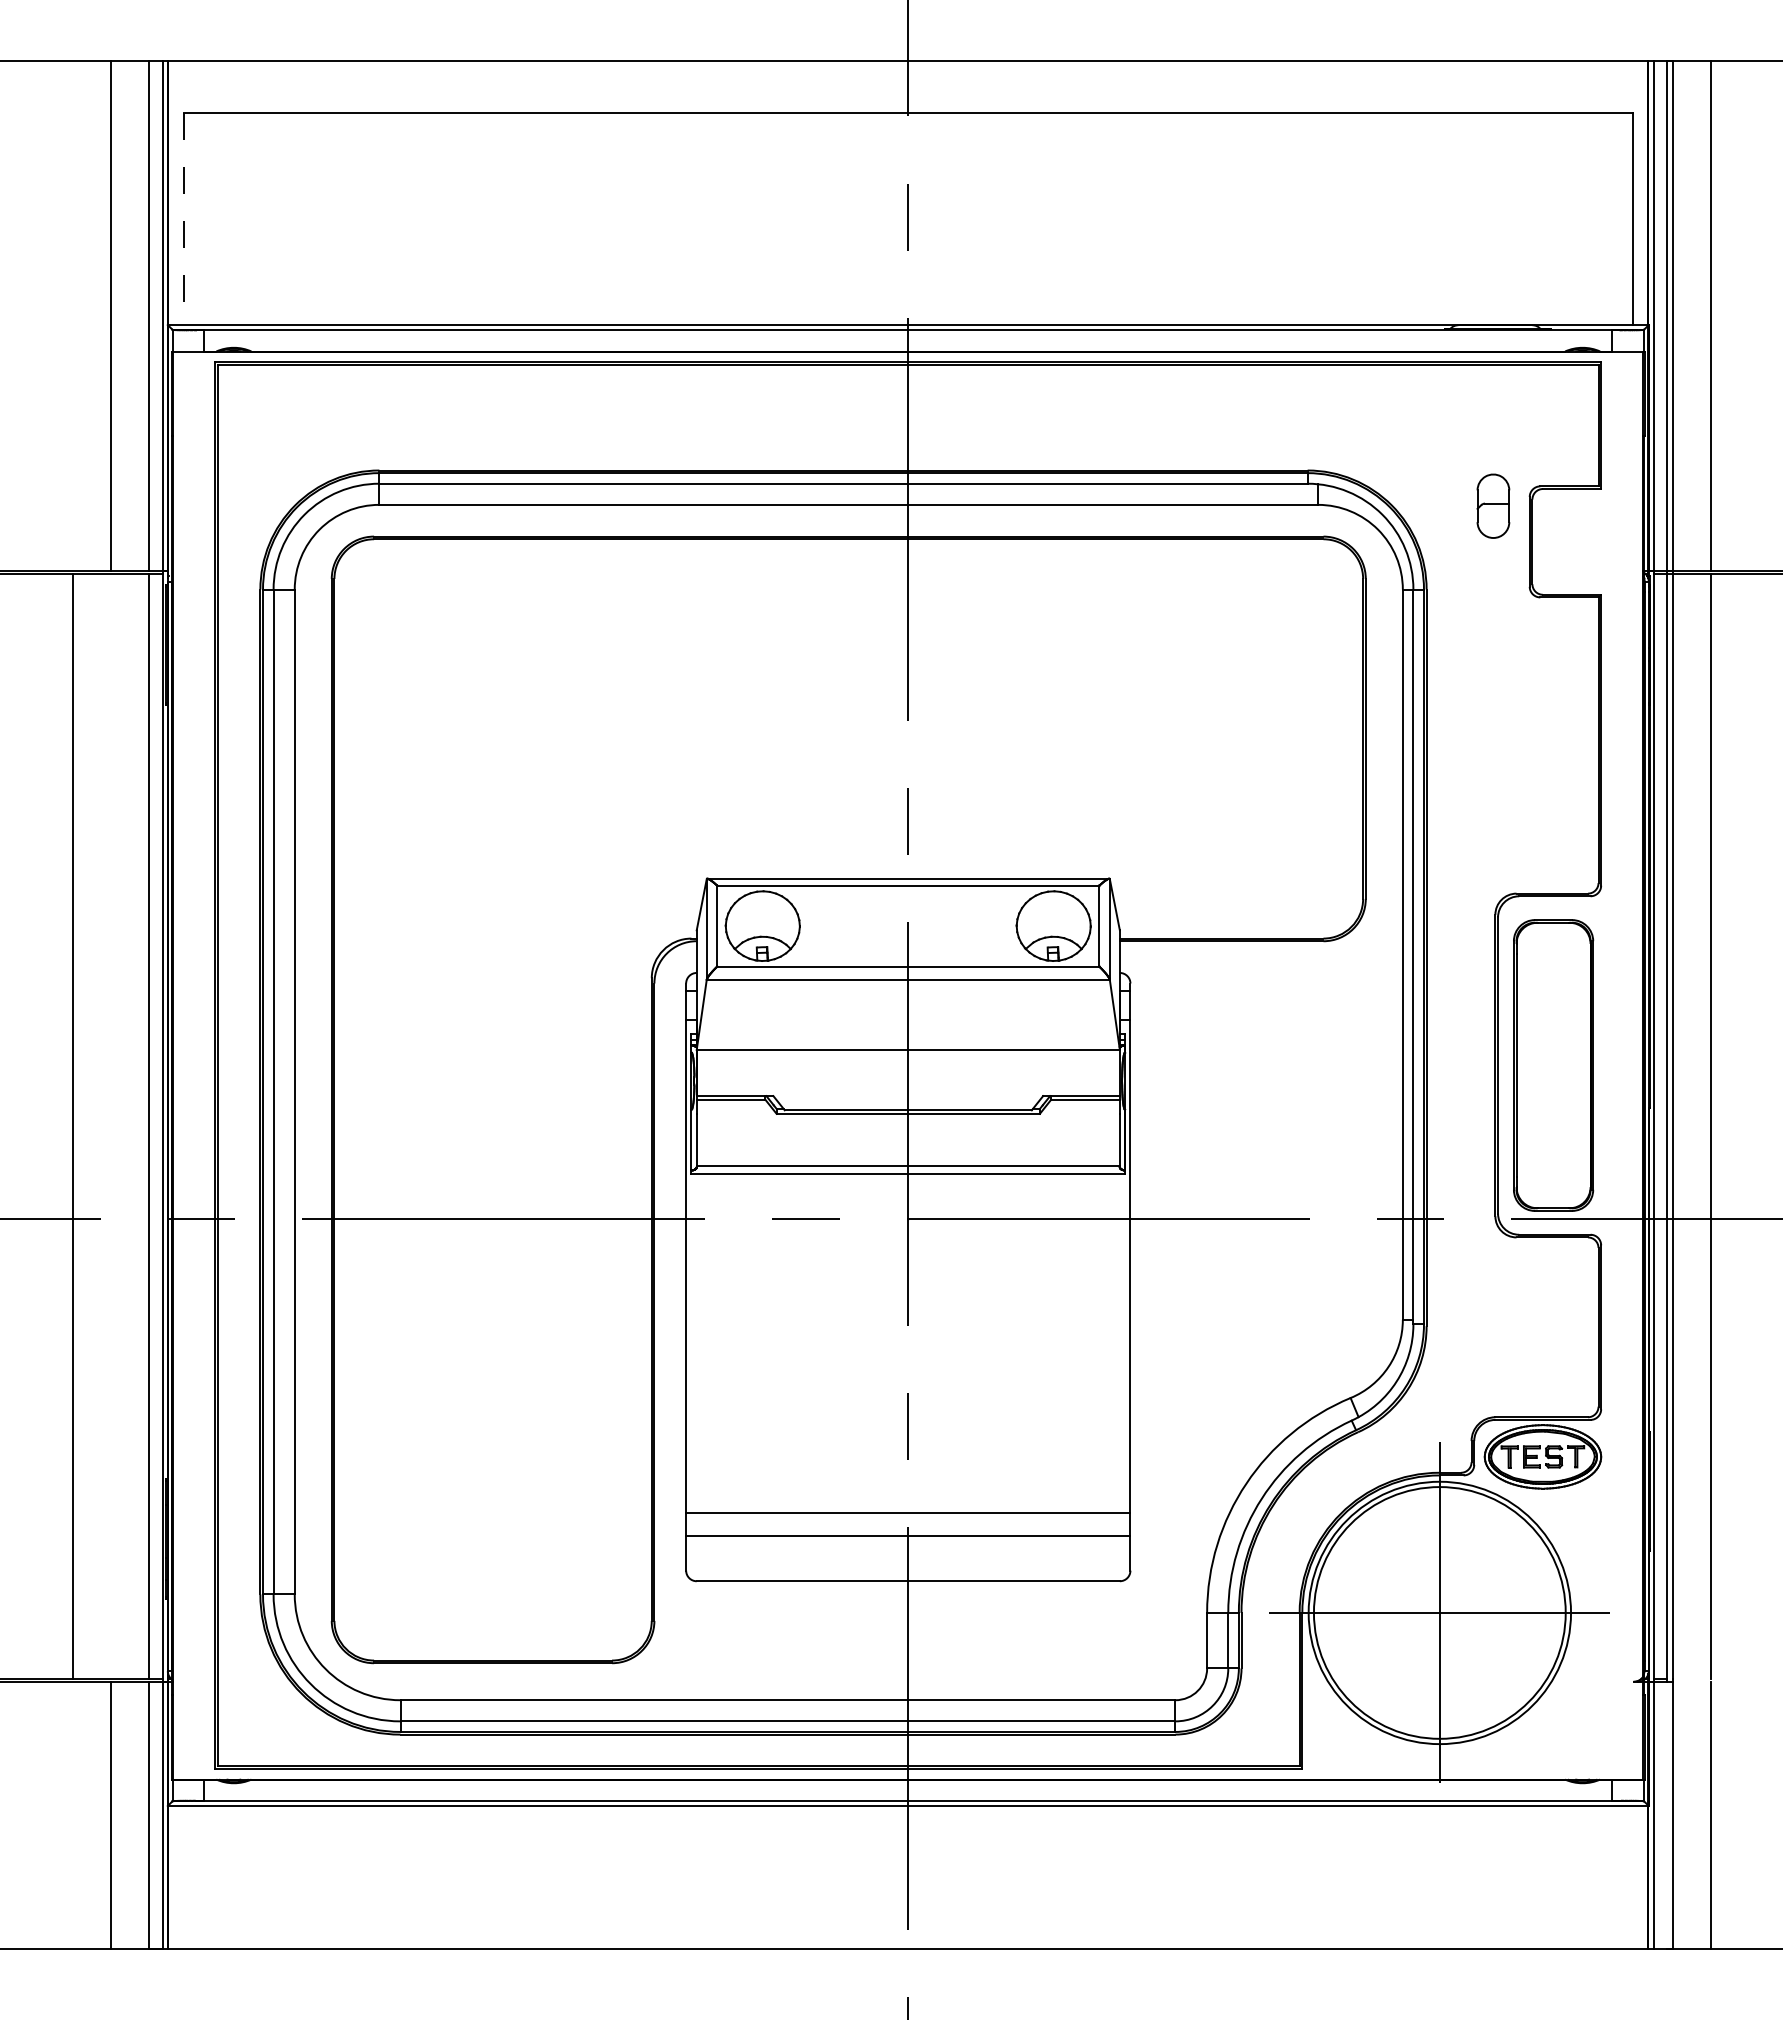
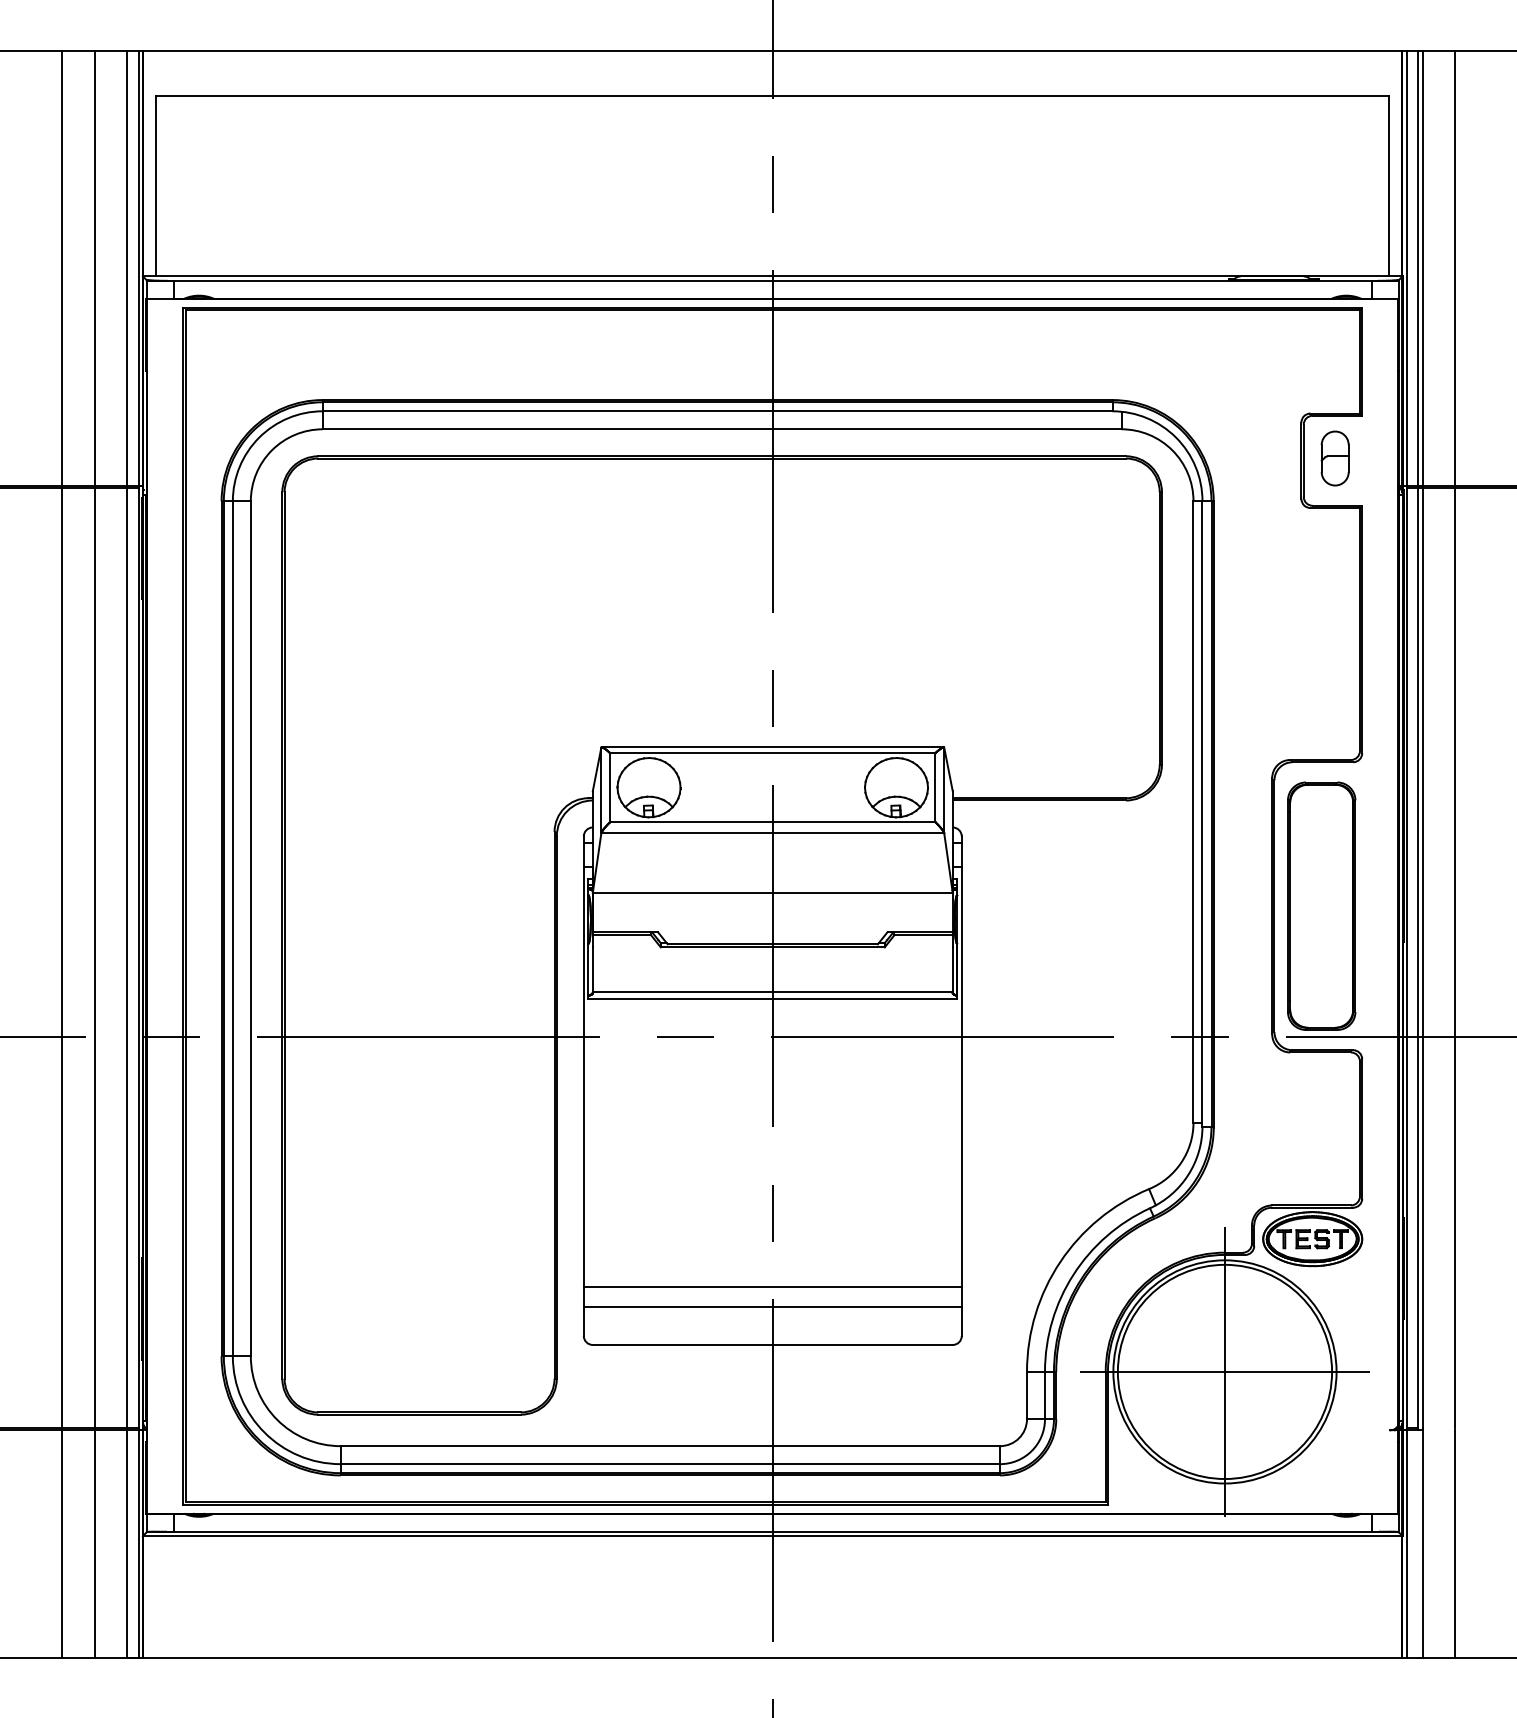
line: (183, 219) -> (156, 186), dashed -> solid
line: (73, 315) -> (62, 268), added
part: (1493, 505) -> (1335, 457), moved
line: (111, 1126) -> (94, 958), added
line: (73, 1814) -> (62, 1543), added

